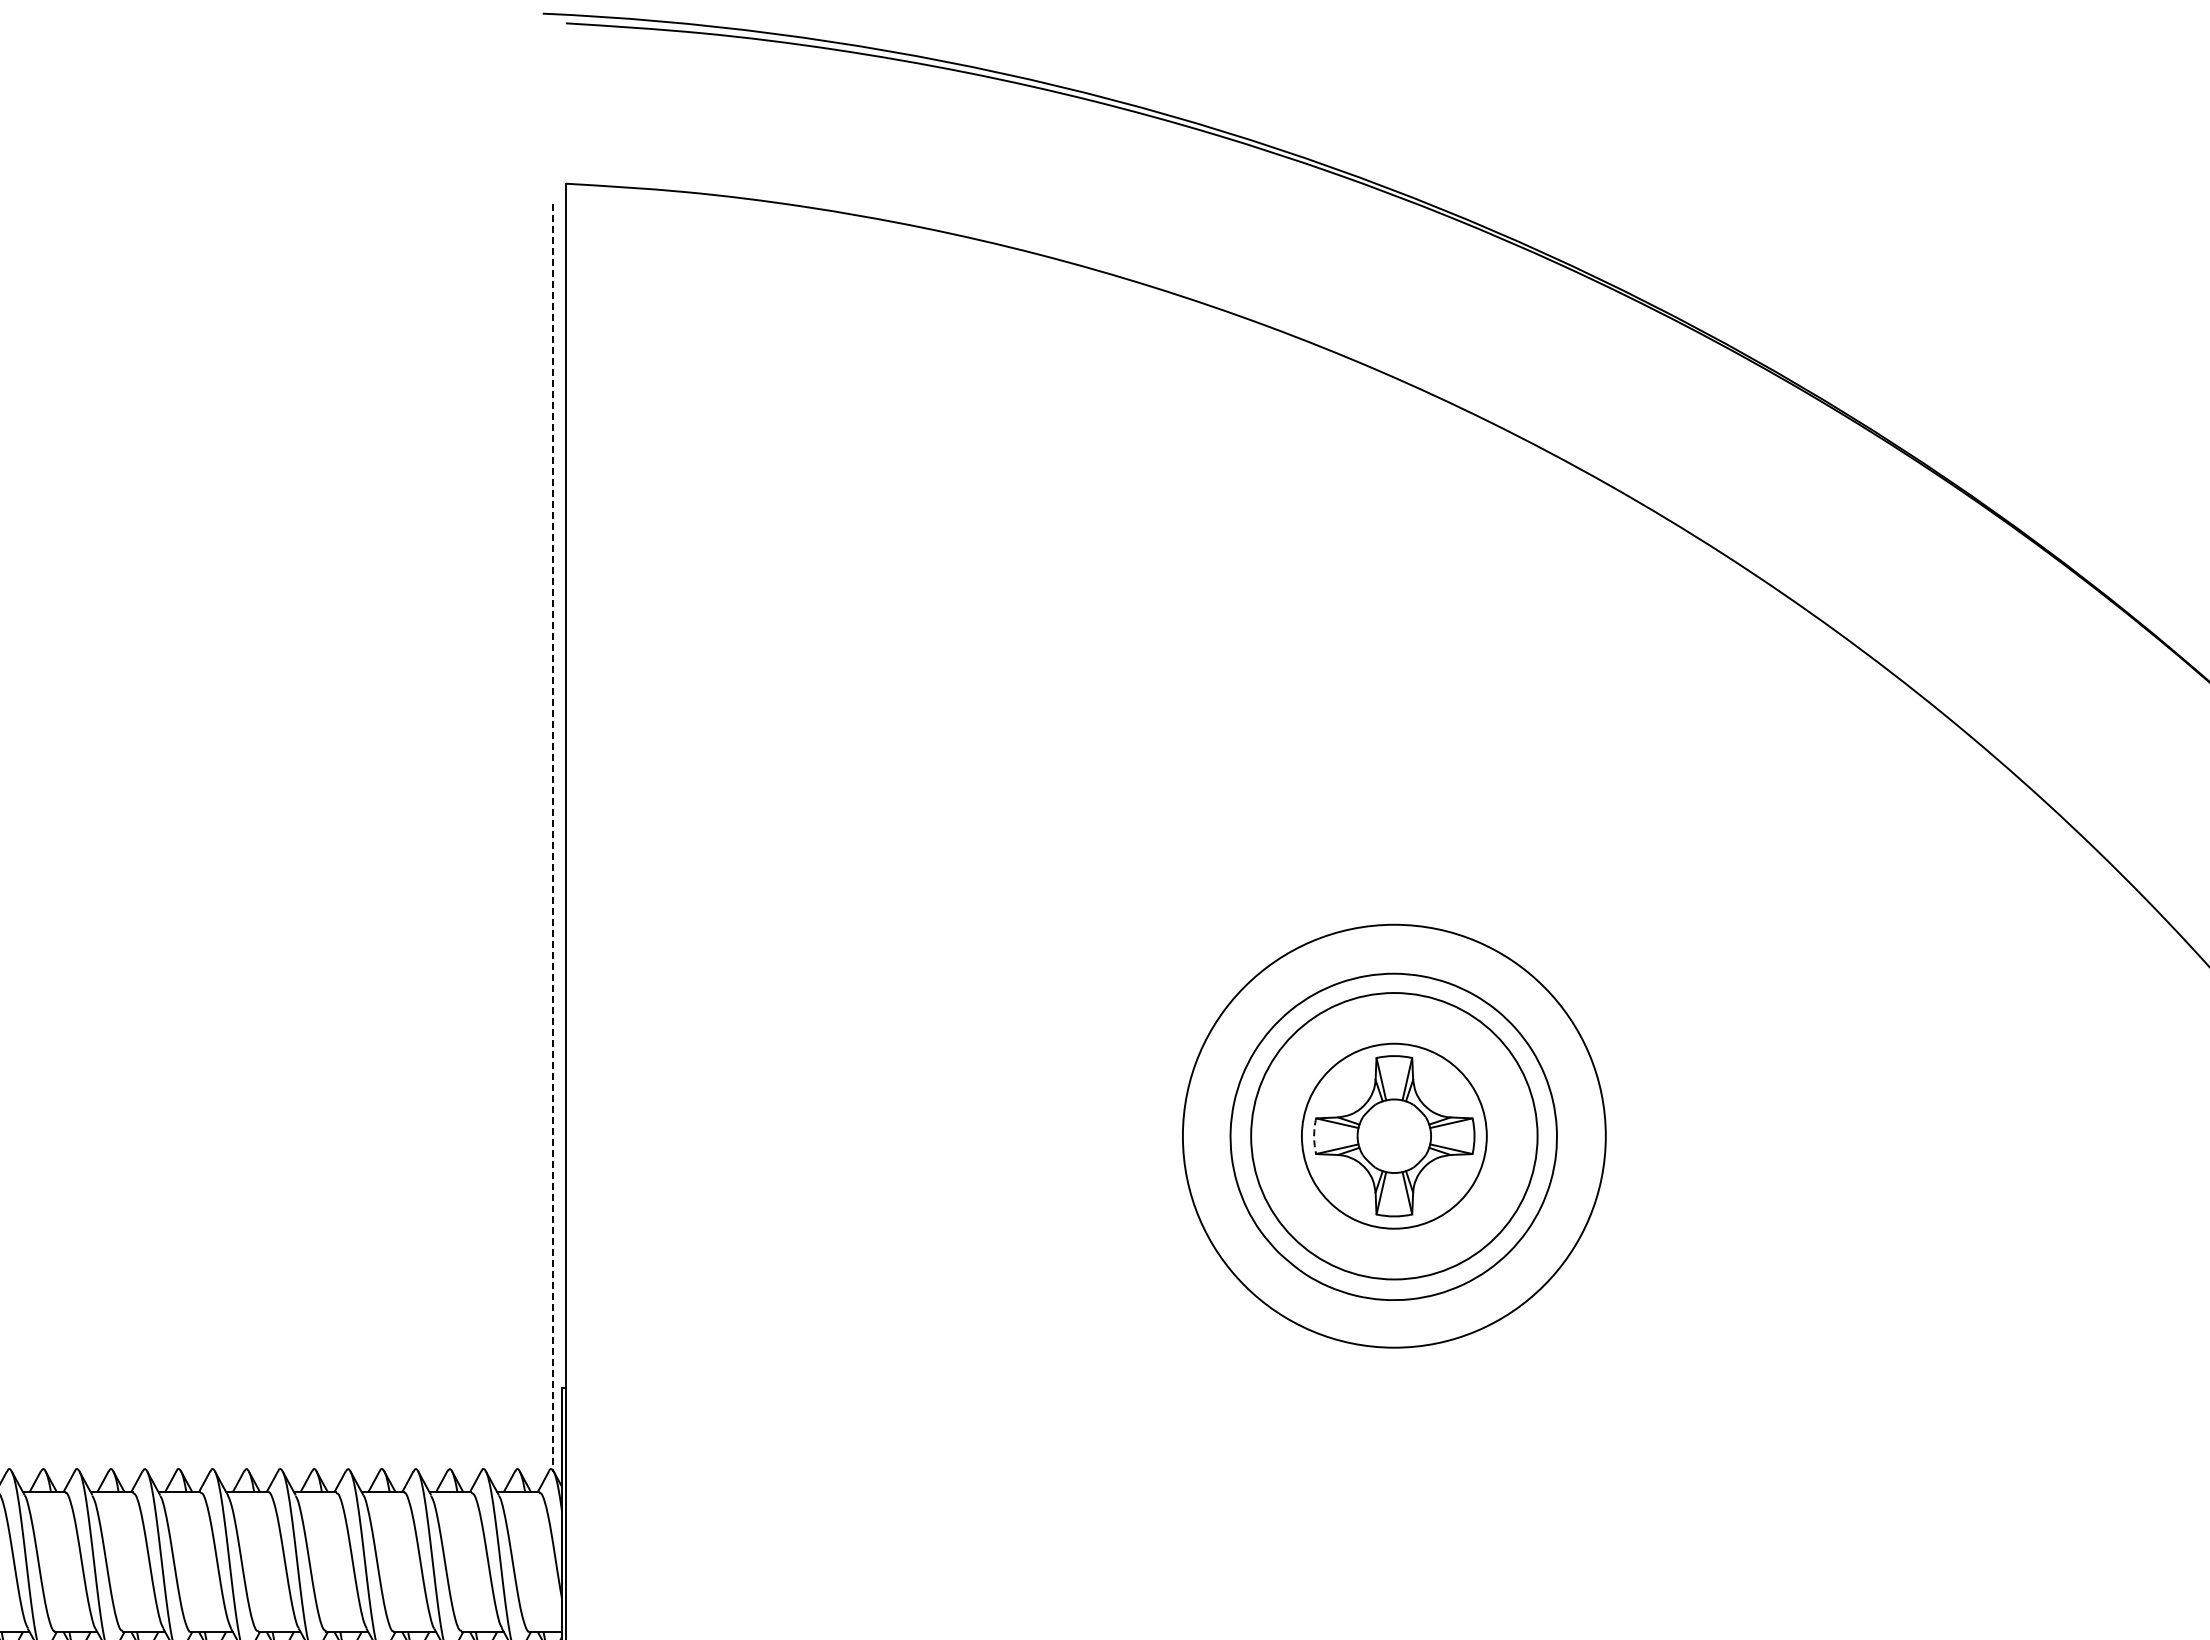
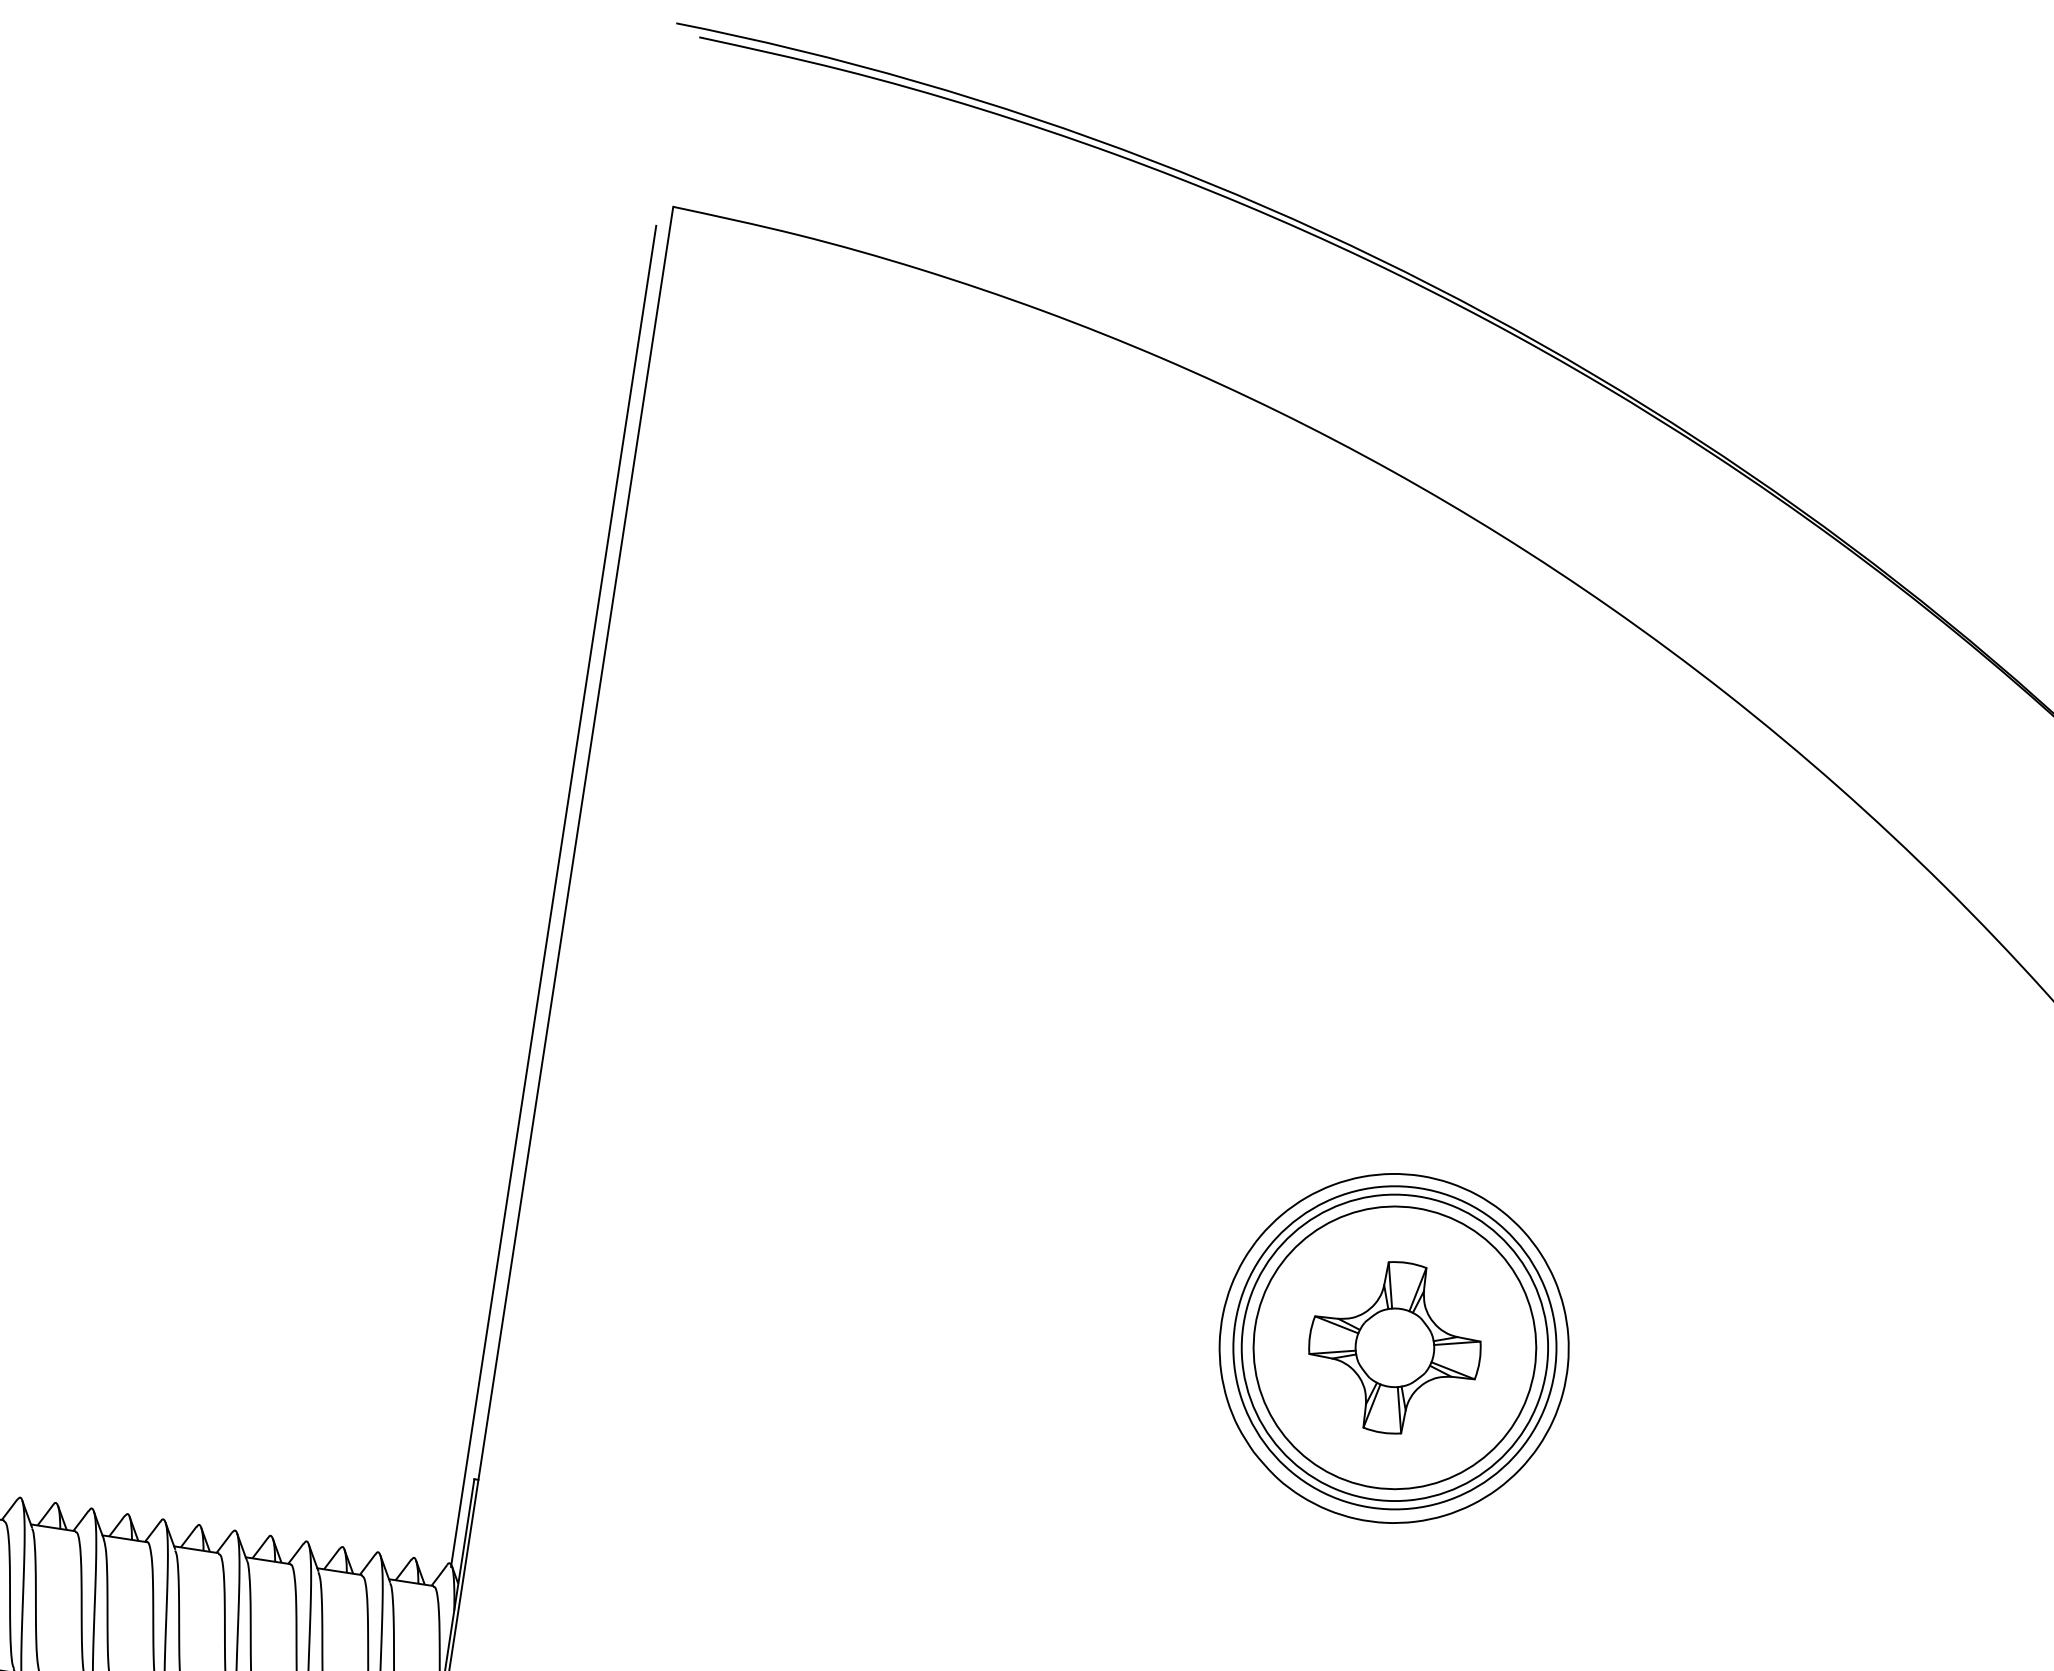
line: (552, 838) -> (553, 896), dashed -> solid
arc: (1314, 1136) -> (1310, 1335), dashed -> solid
circle: (1394, 1136) -> (1395, 1348), size x0.71
circle: (1394, 1136) -> (1395, 1348), size x1.43

